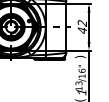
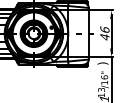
text: (81, 22) -> (104, 29), 42 -> 46

